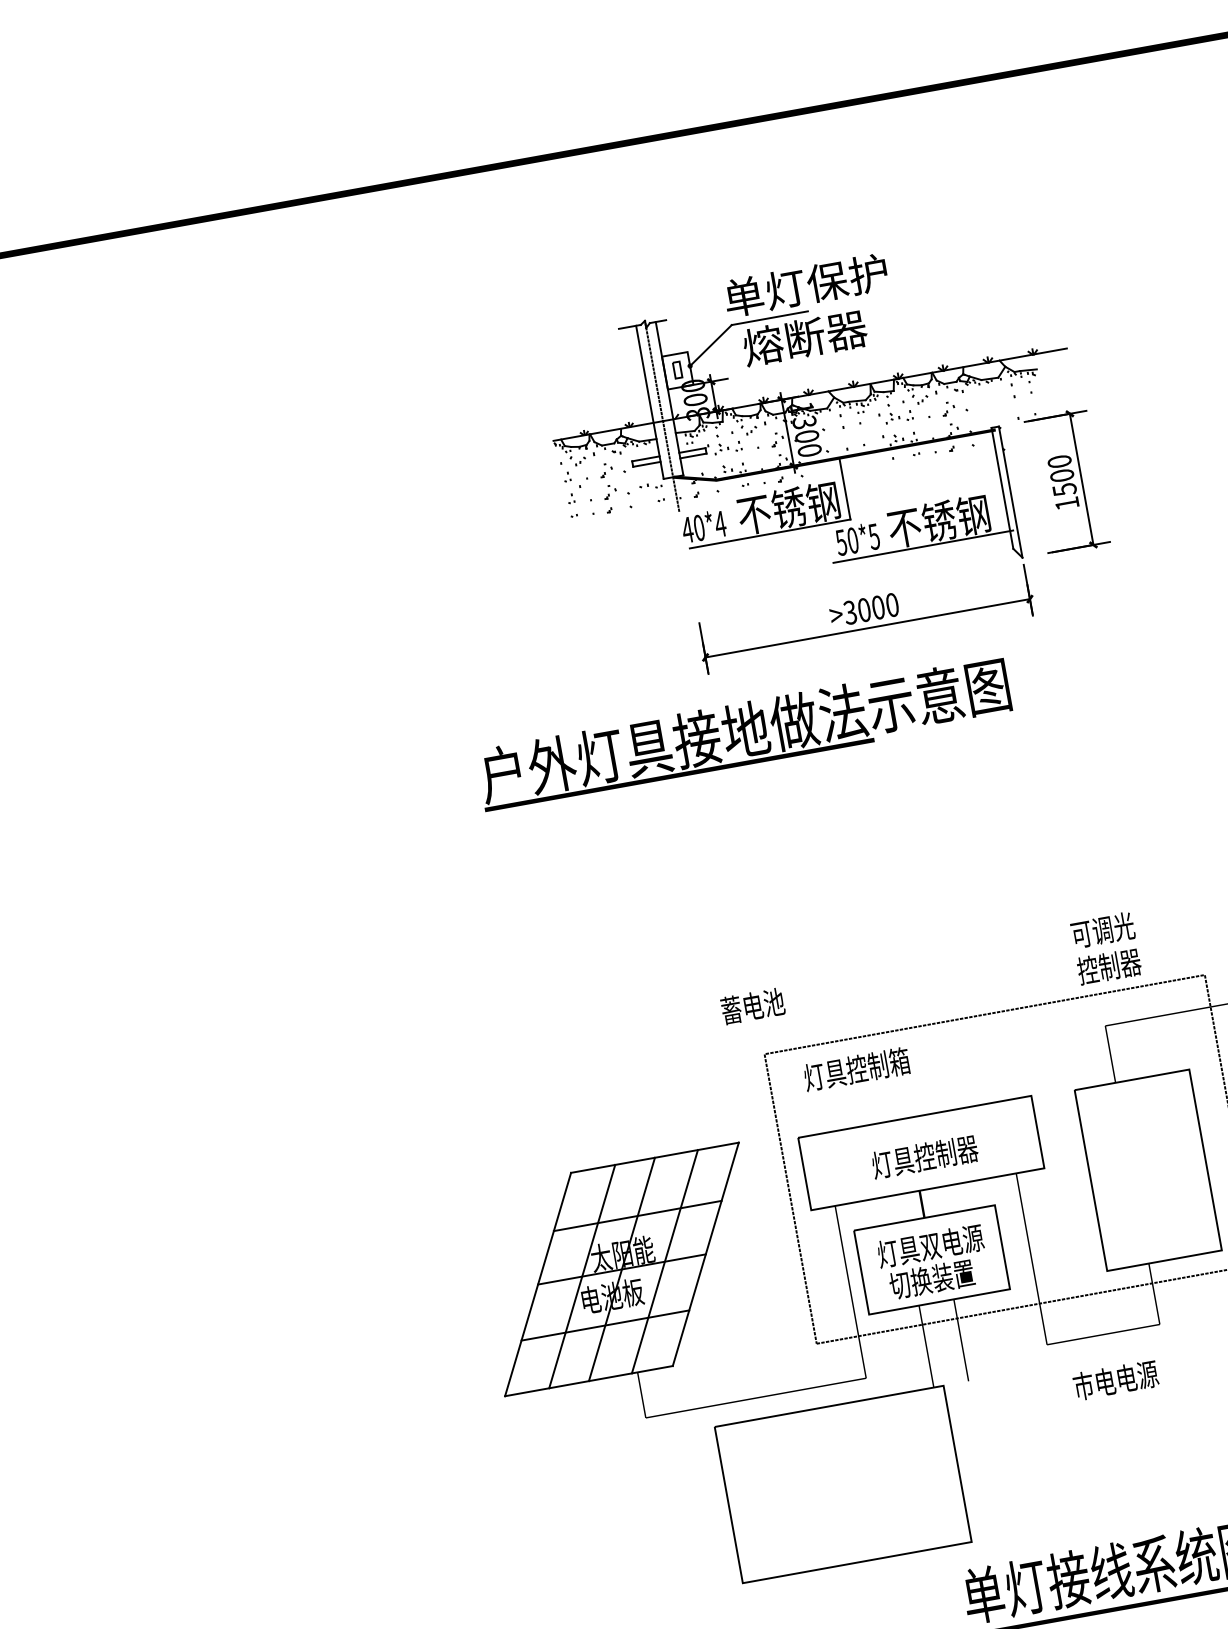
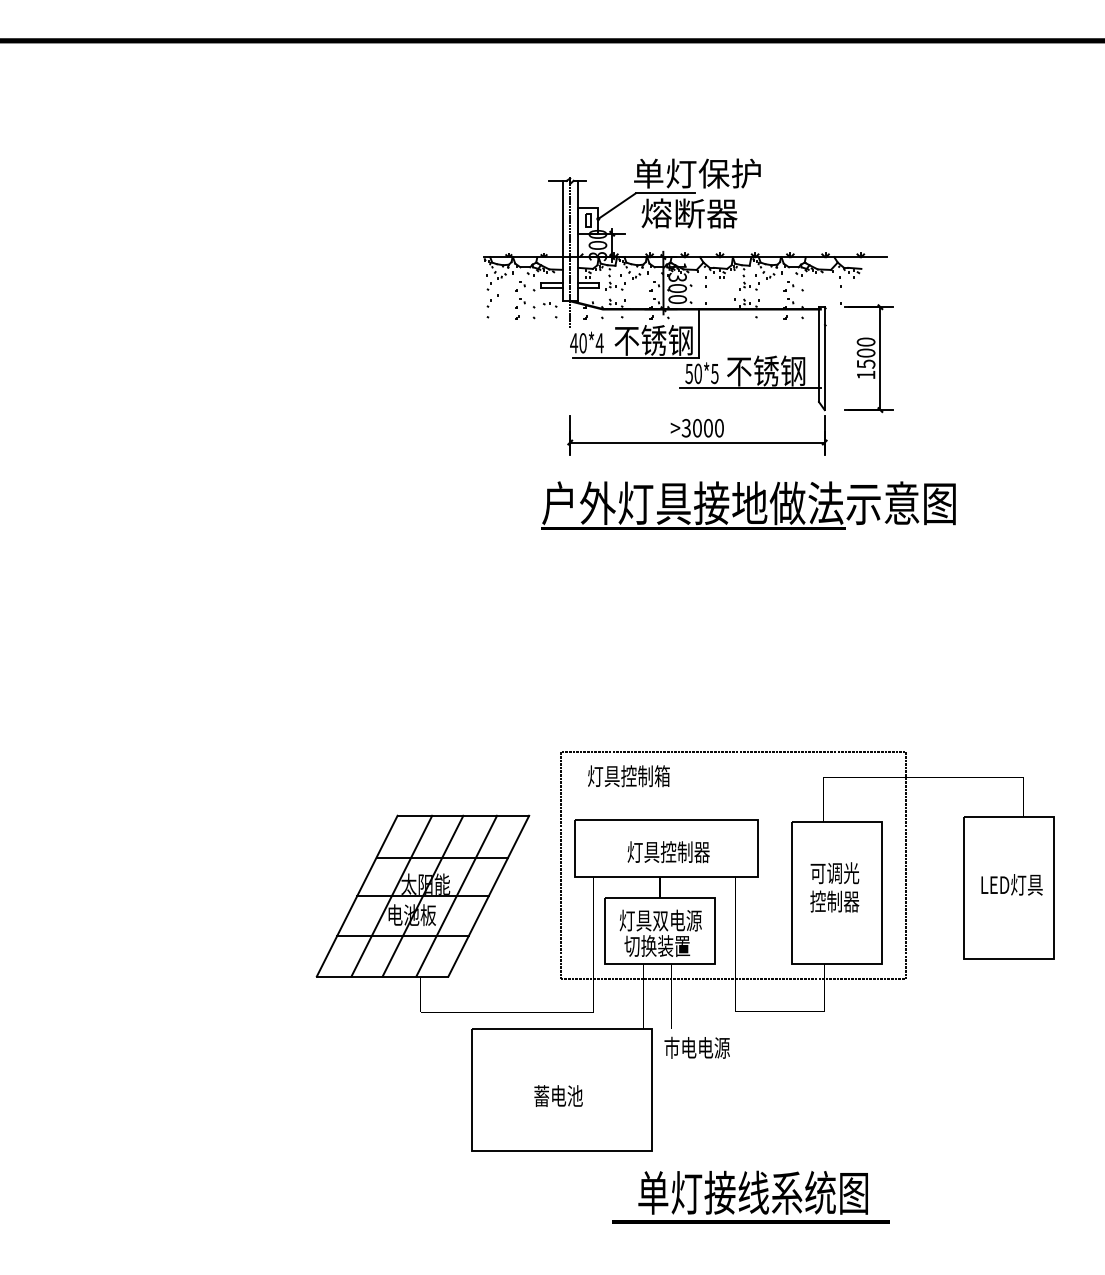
text: (744, 733) -> (748, 505), moved
text: (1105, 948) -> (834, 887), moved
text: (752, 1005) -> (558, 1095), moved
text: (1114, 1379) -> (696, 1047), moved

